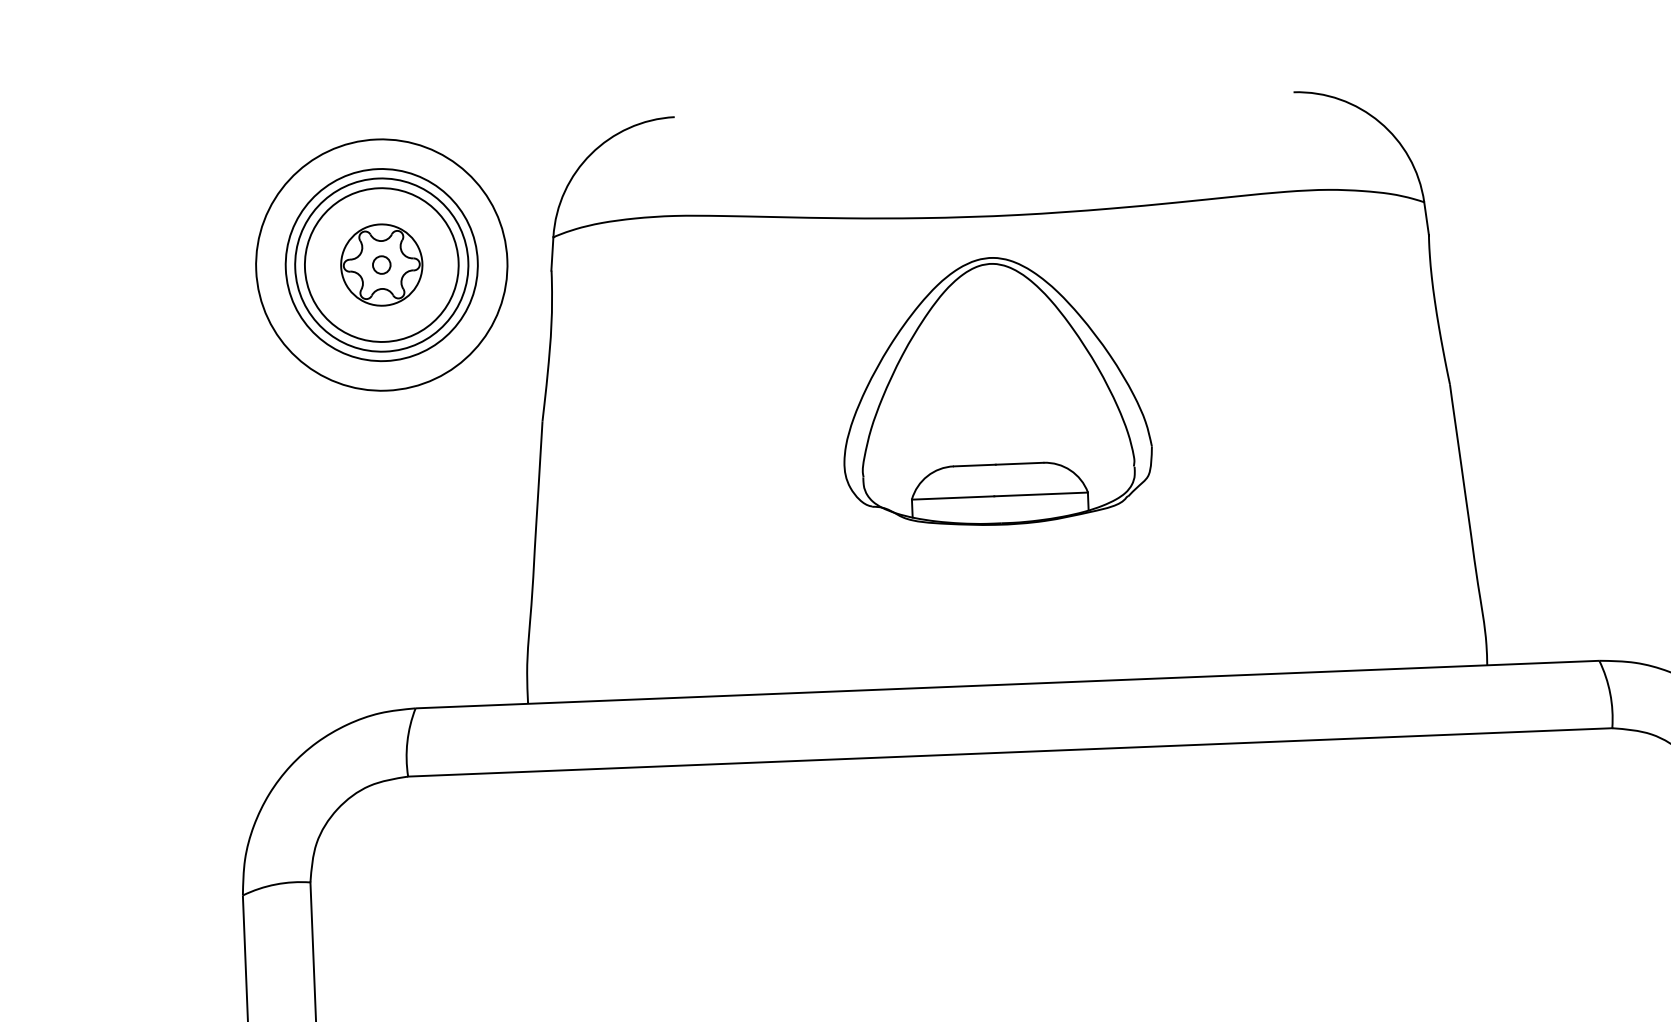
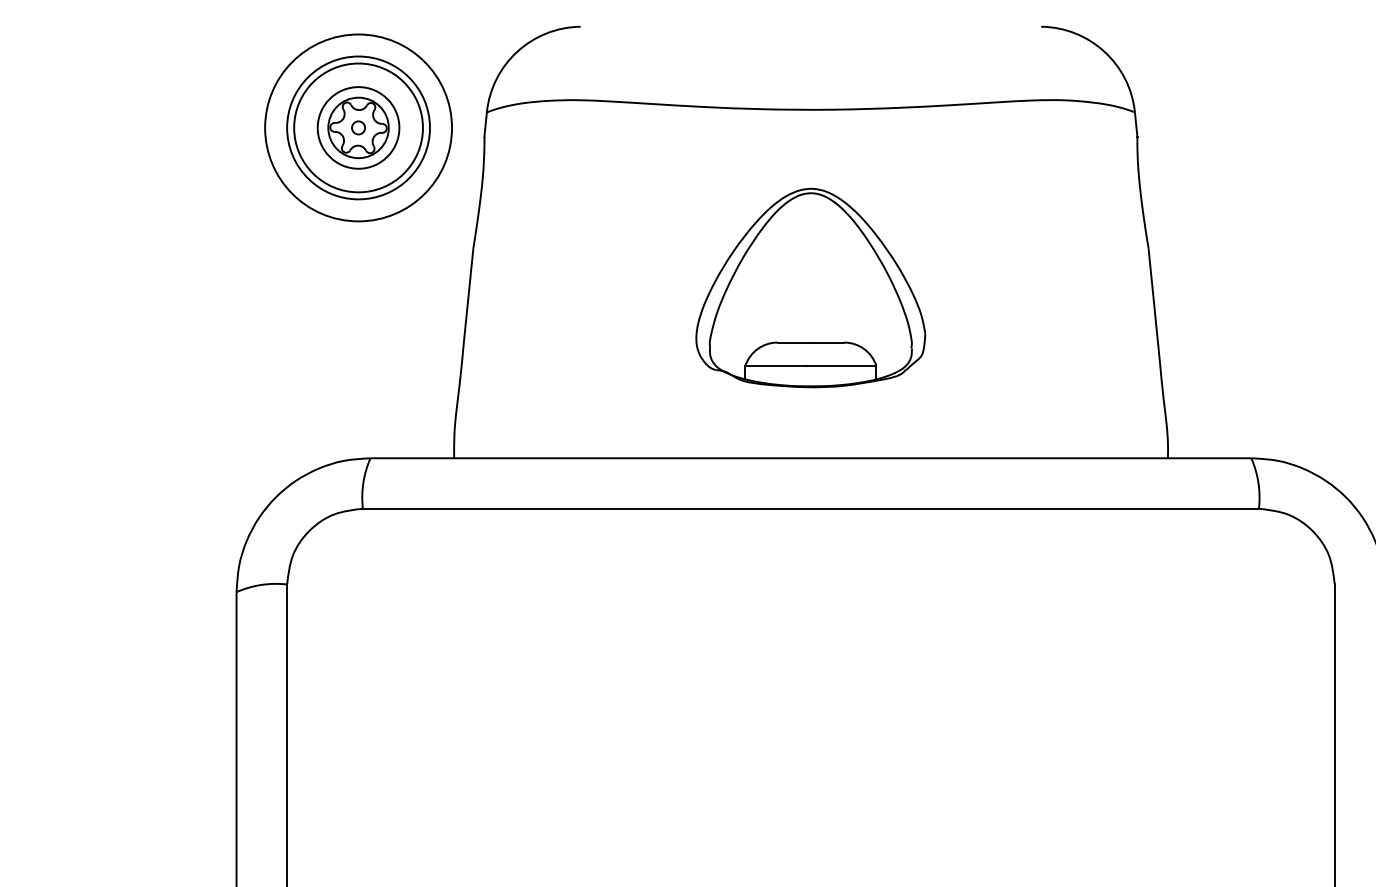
circle: (381, 264) -> (358, 127), size x0.71
part: (995, 390) -> (810, 287), moved

